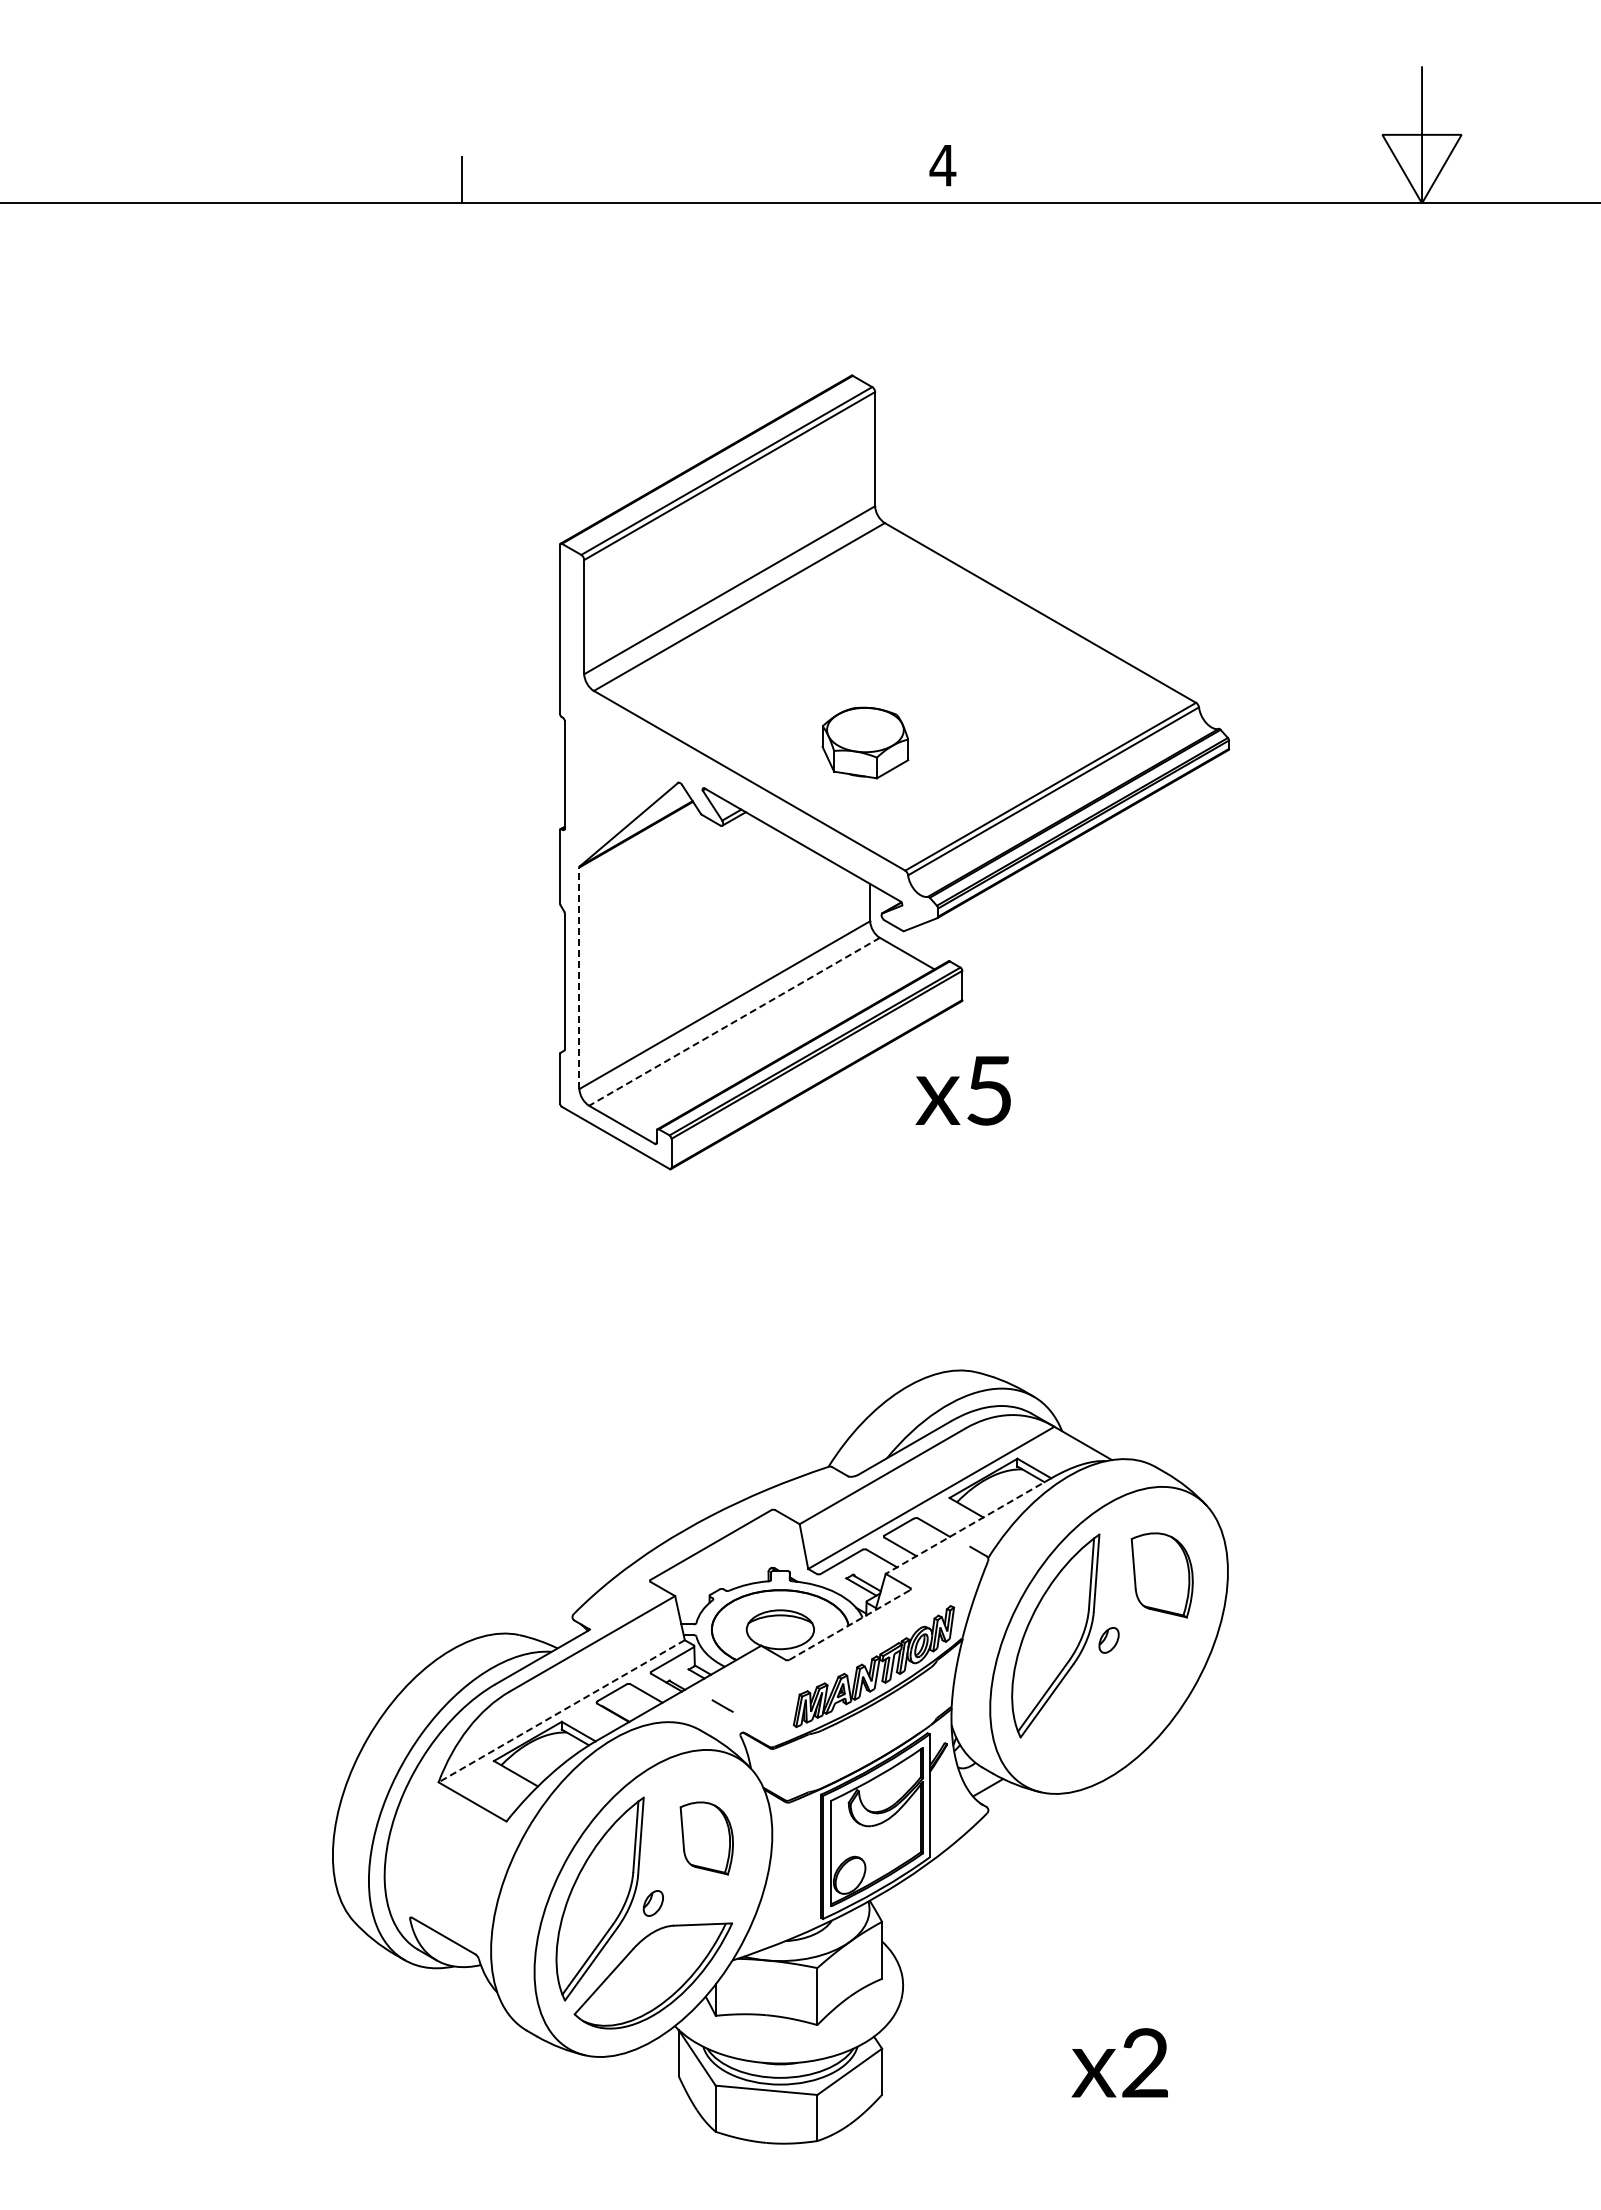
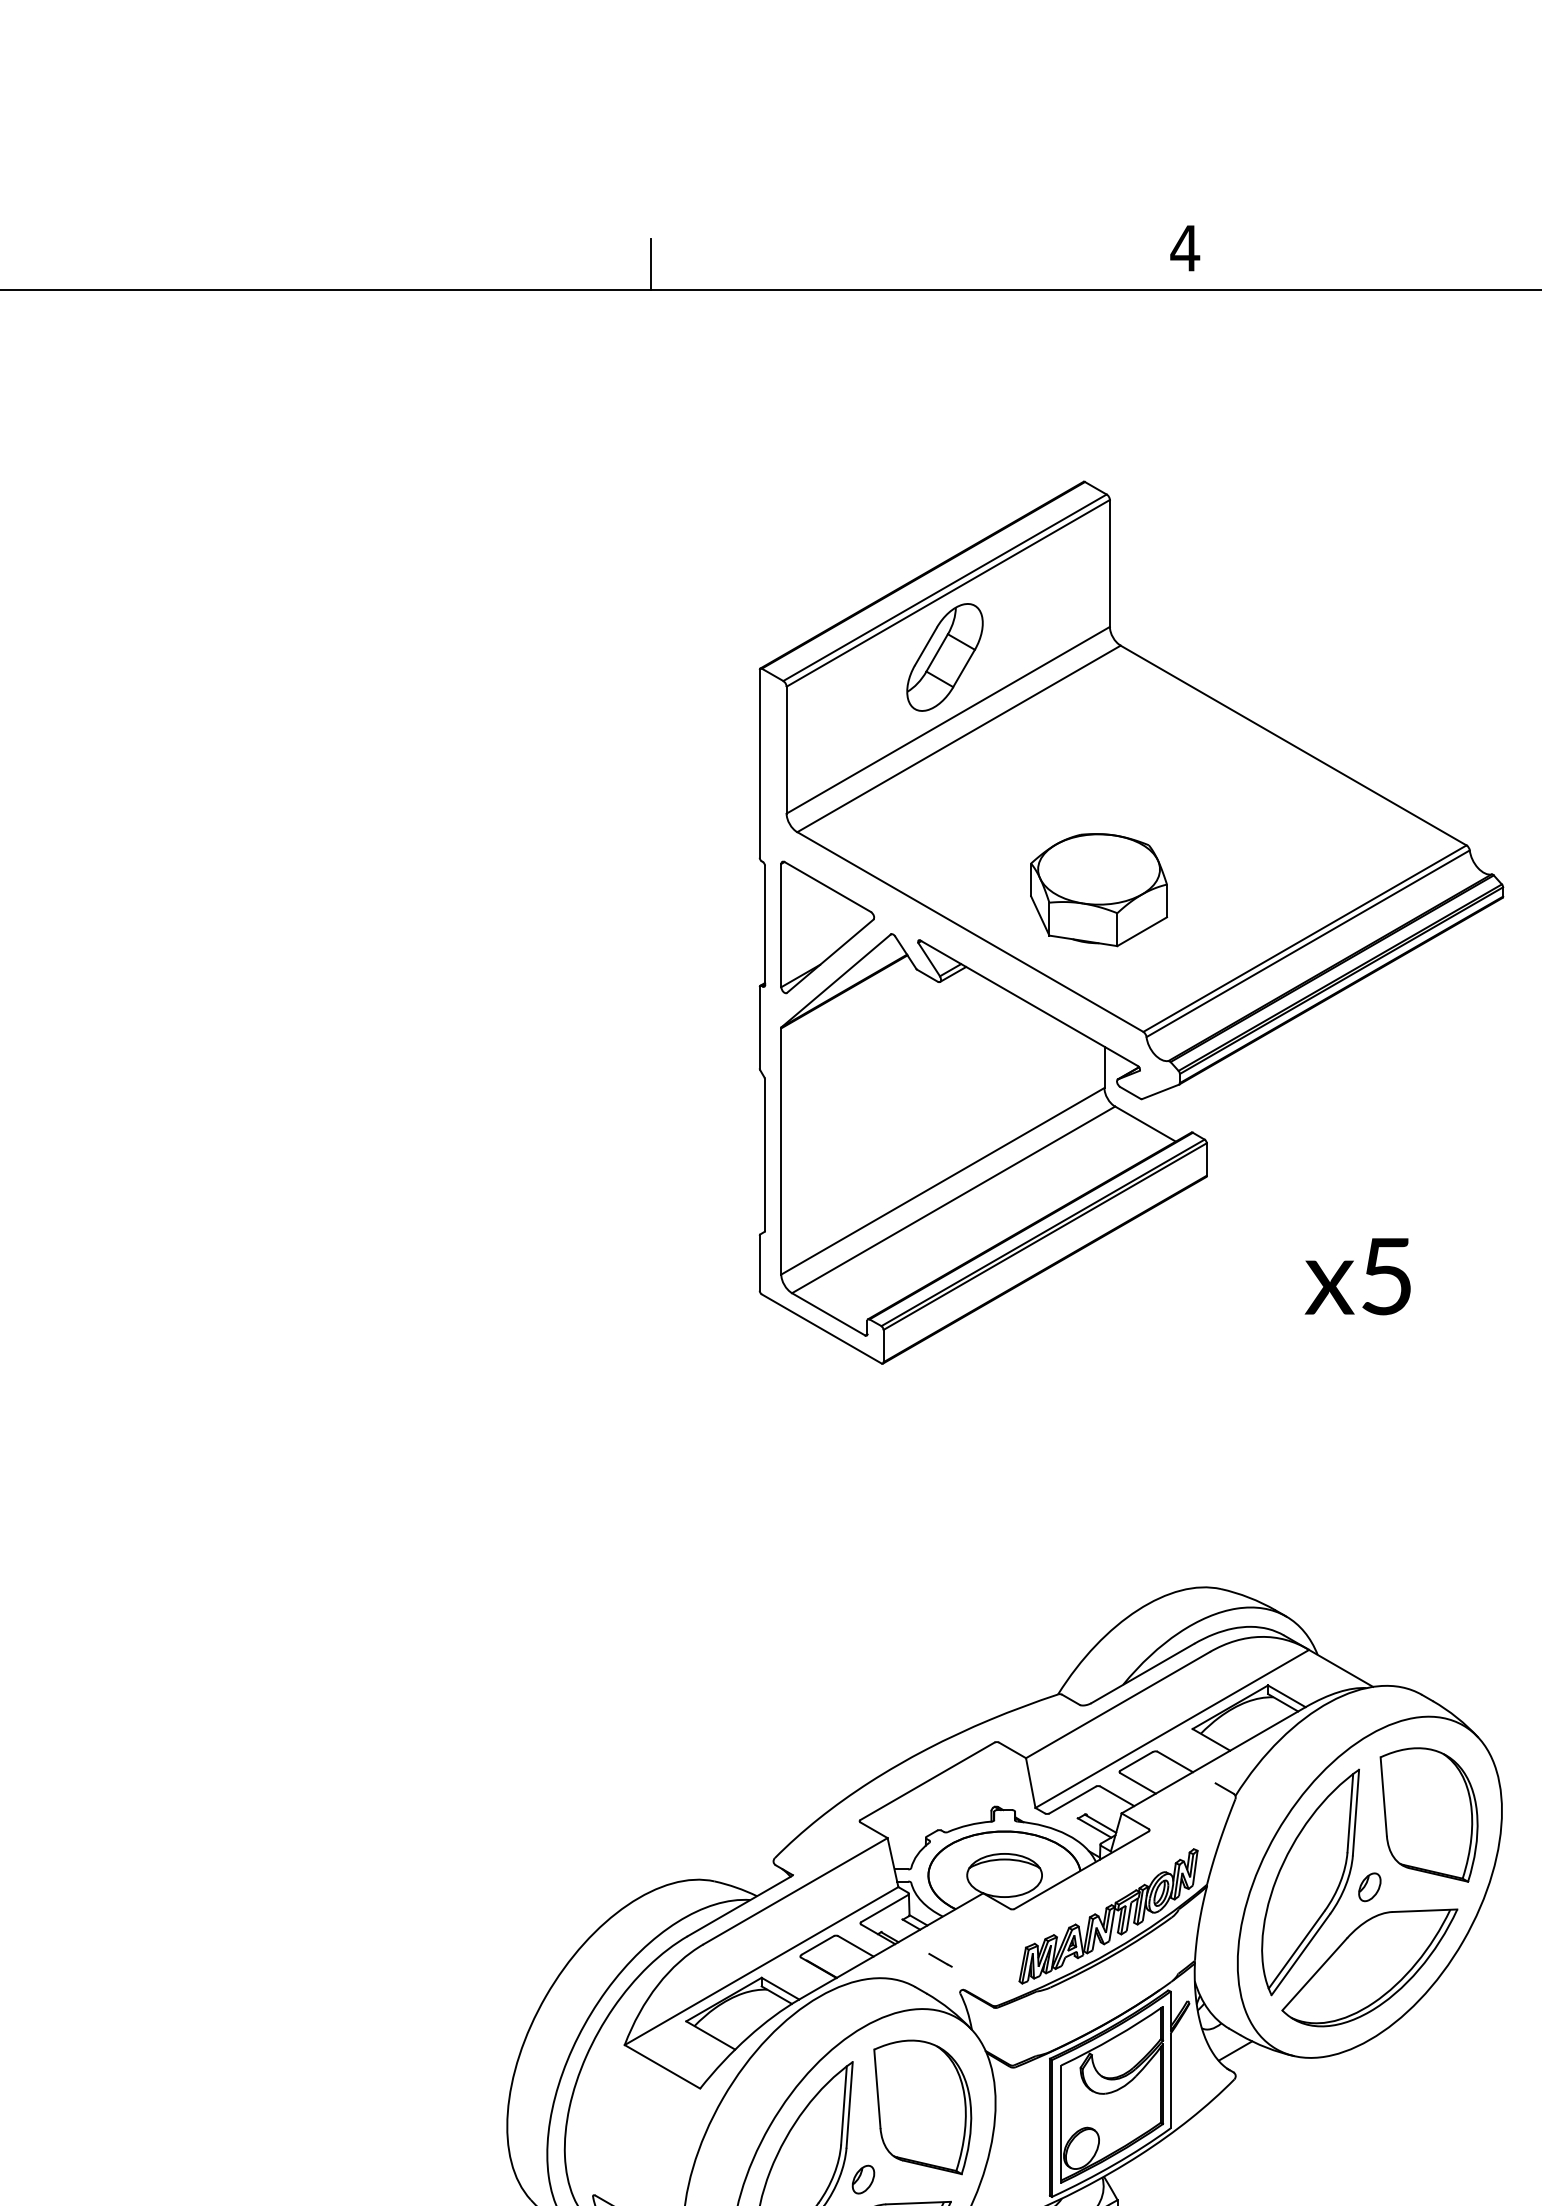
part: (726, 533) -> (944, 657), added
part: (865, 742) -> (1099, 889), size x1.43
part: (620, 776) -> (826, 927), added
line: (579, 978) -> (781, 1151), dashed -> solid
line: (734, 1021) -> (953, 1199), dashed -> solid
text: (962, 1090) -> (1356, 1276), moved
line: (968, 1526) -> (1213, 1760), dashed -> solid
part: (1161, 1575) -> (1428, 1815), size x1.43
line: (849, 1625) -> (1081, 1870), dashed -> solid
line: (561, 1711) -> (761, 1966), dashed -> solid
part: (1108, 1712) -> (1369, 1967), added
part: (706, 1838) -> (922, 2107), size x1.67

